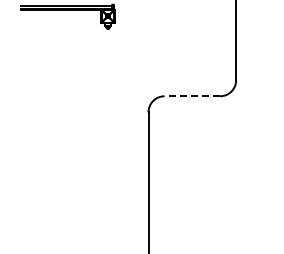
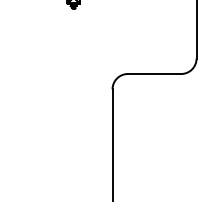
line: (192, 96) -> (154, 74), dashed -> solid

